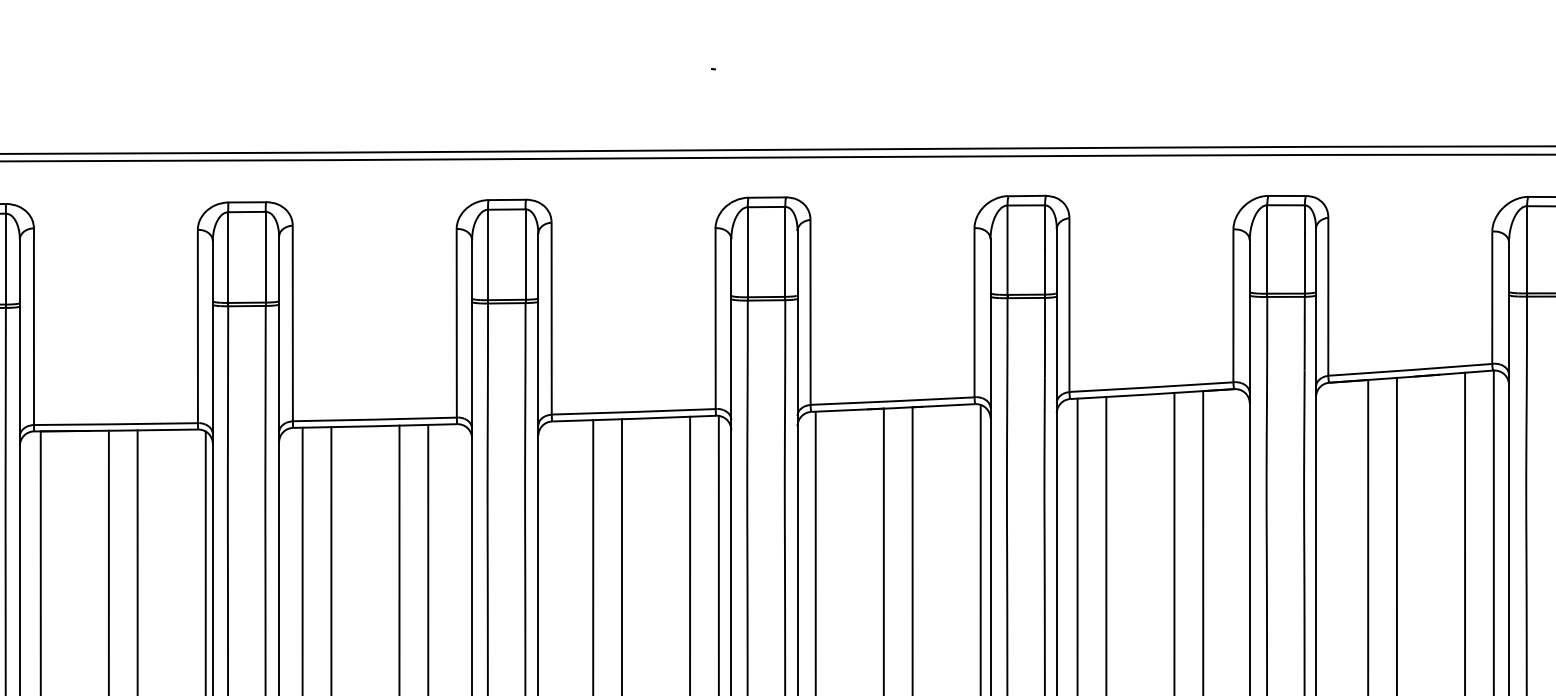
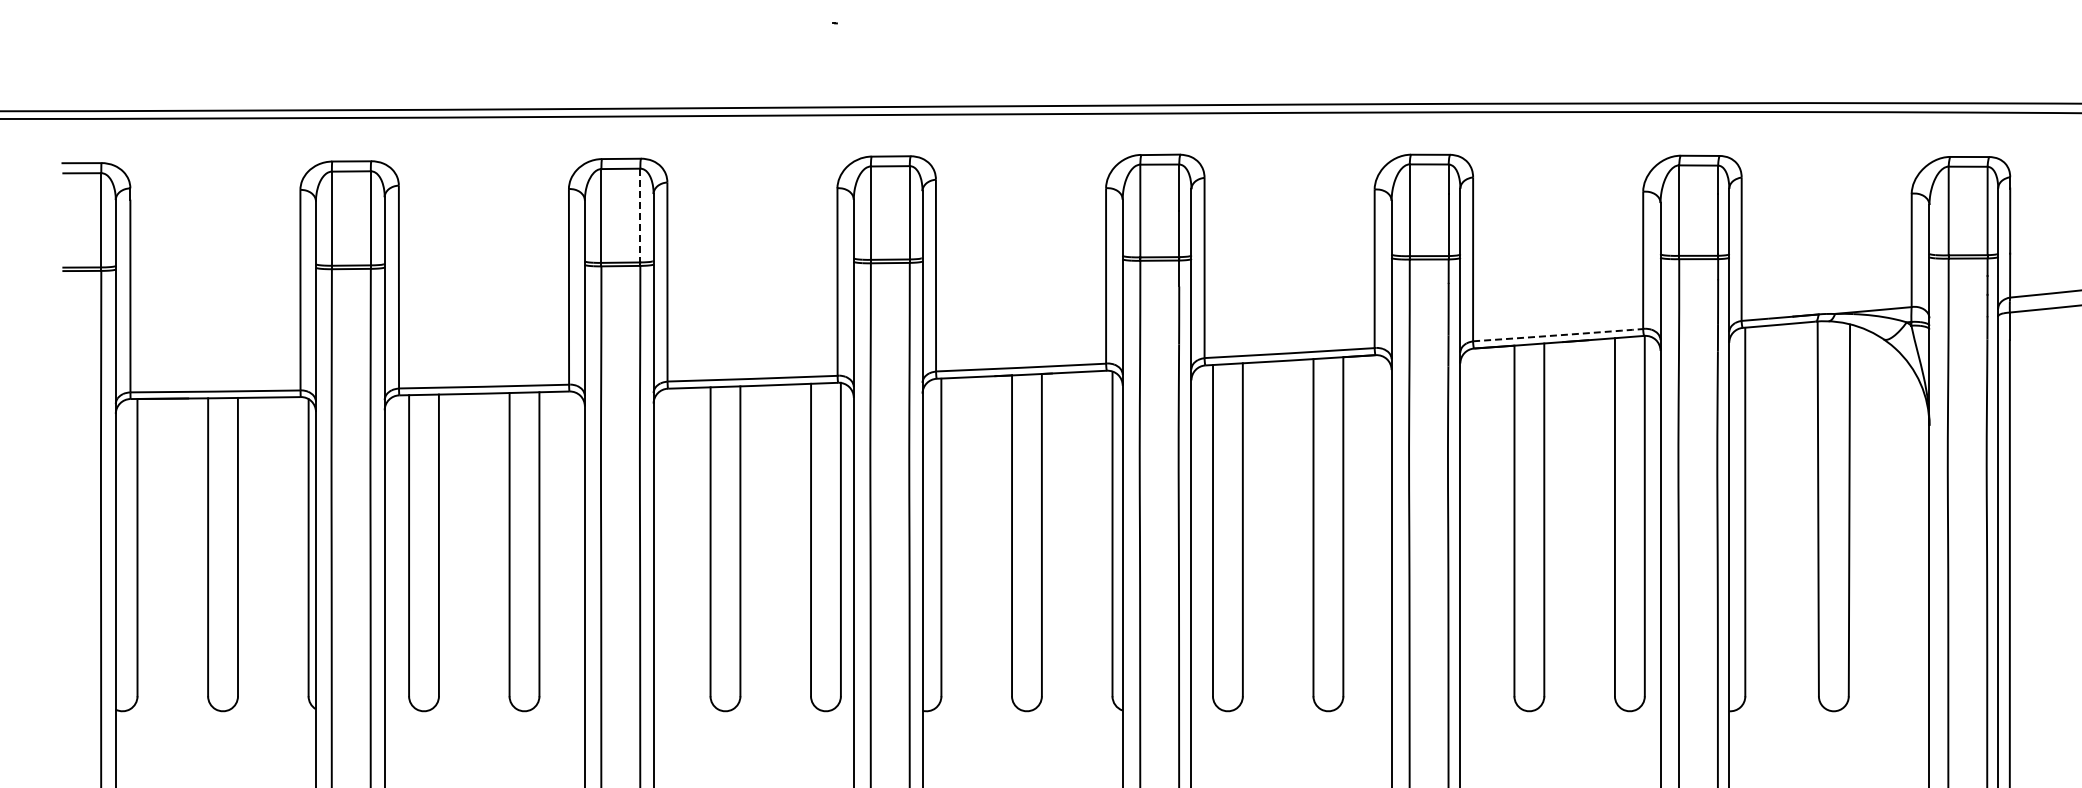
line: (525, 254) -> (640, 215), solid -> dashed
arc: (1410, 370) -> (1558, 335), solid -> dashed

